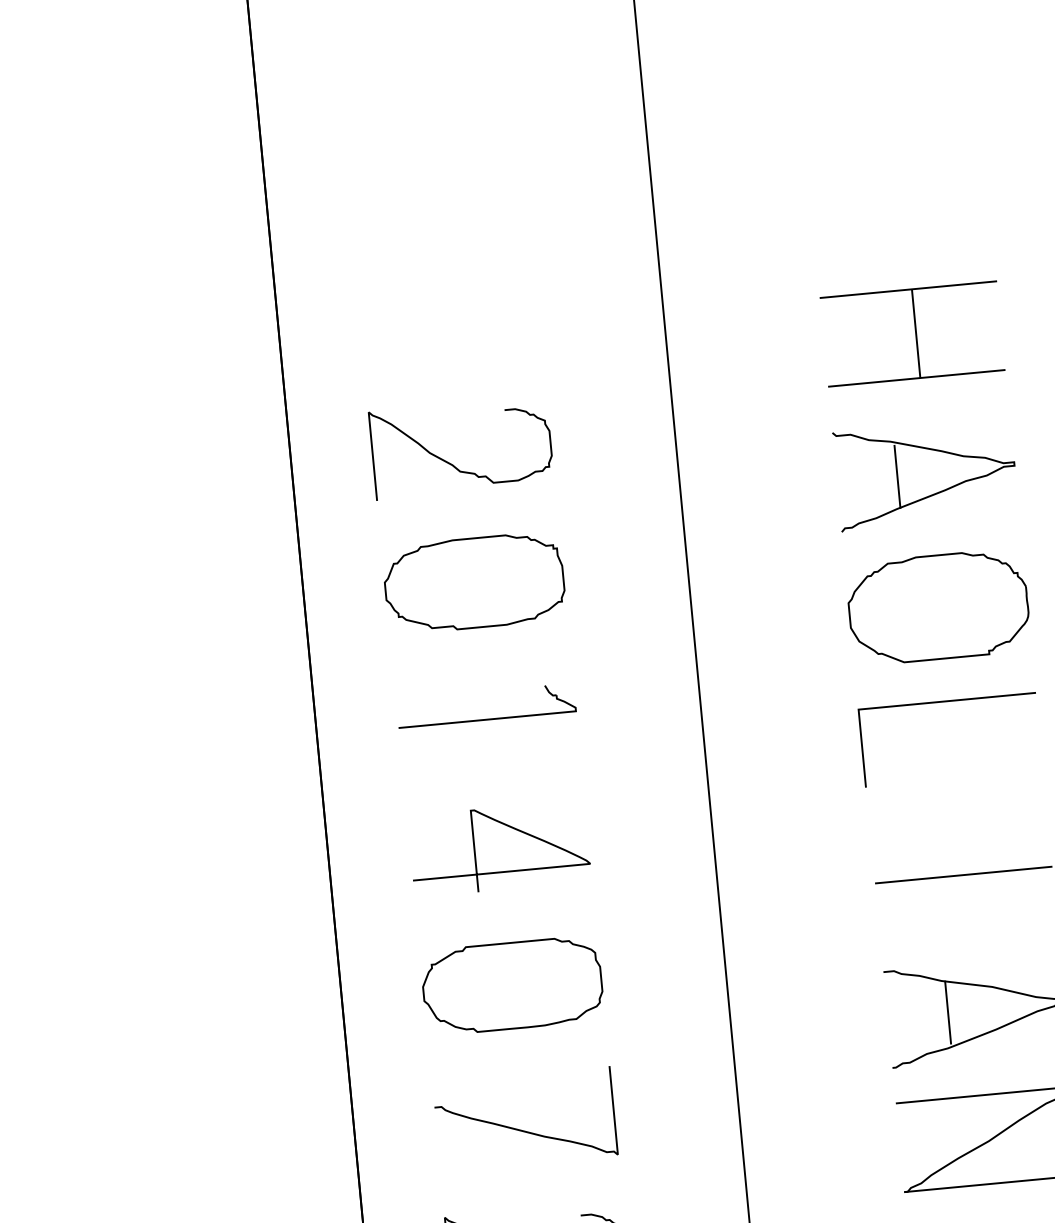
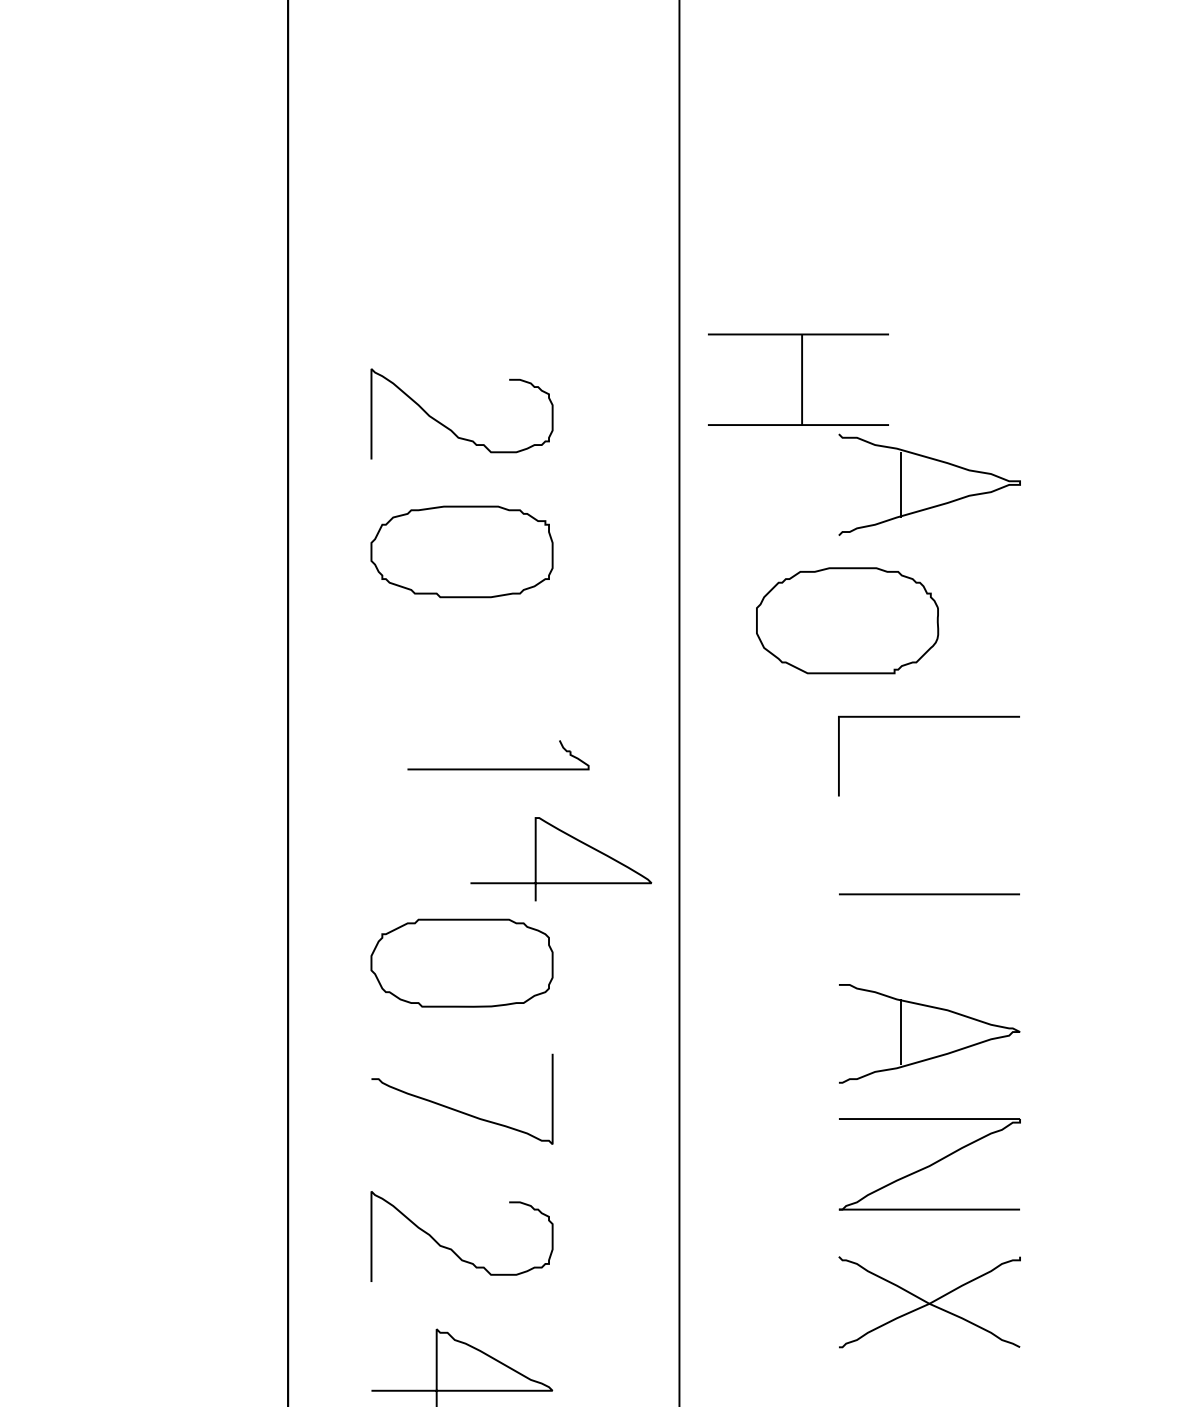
part: (912, 333) -> (798, 379), moved
part: (938, 606) -> (847, 620), moved
part: (487, 718) -> (498, 768), moved
curve: (502, 871) -> (561, 882), moved

